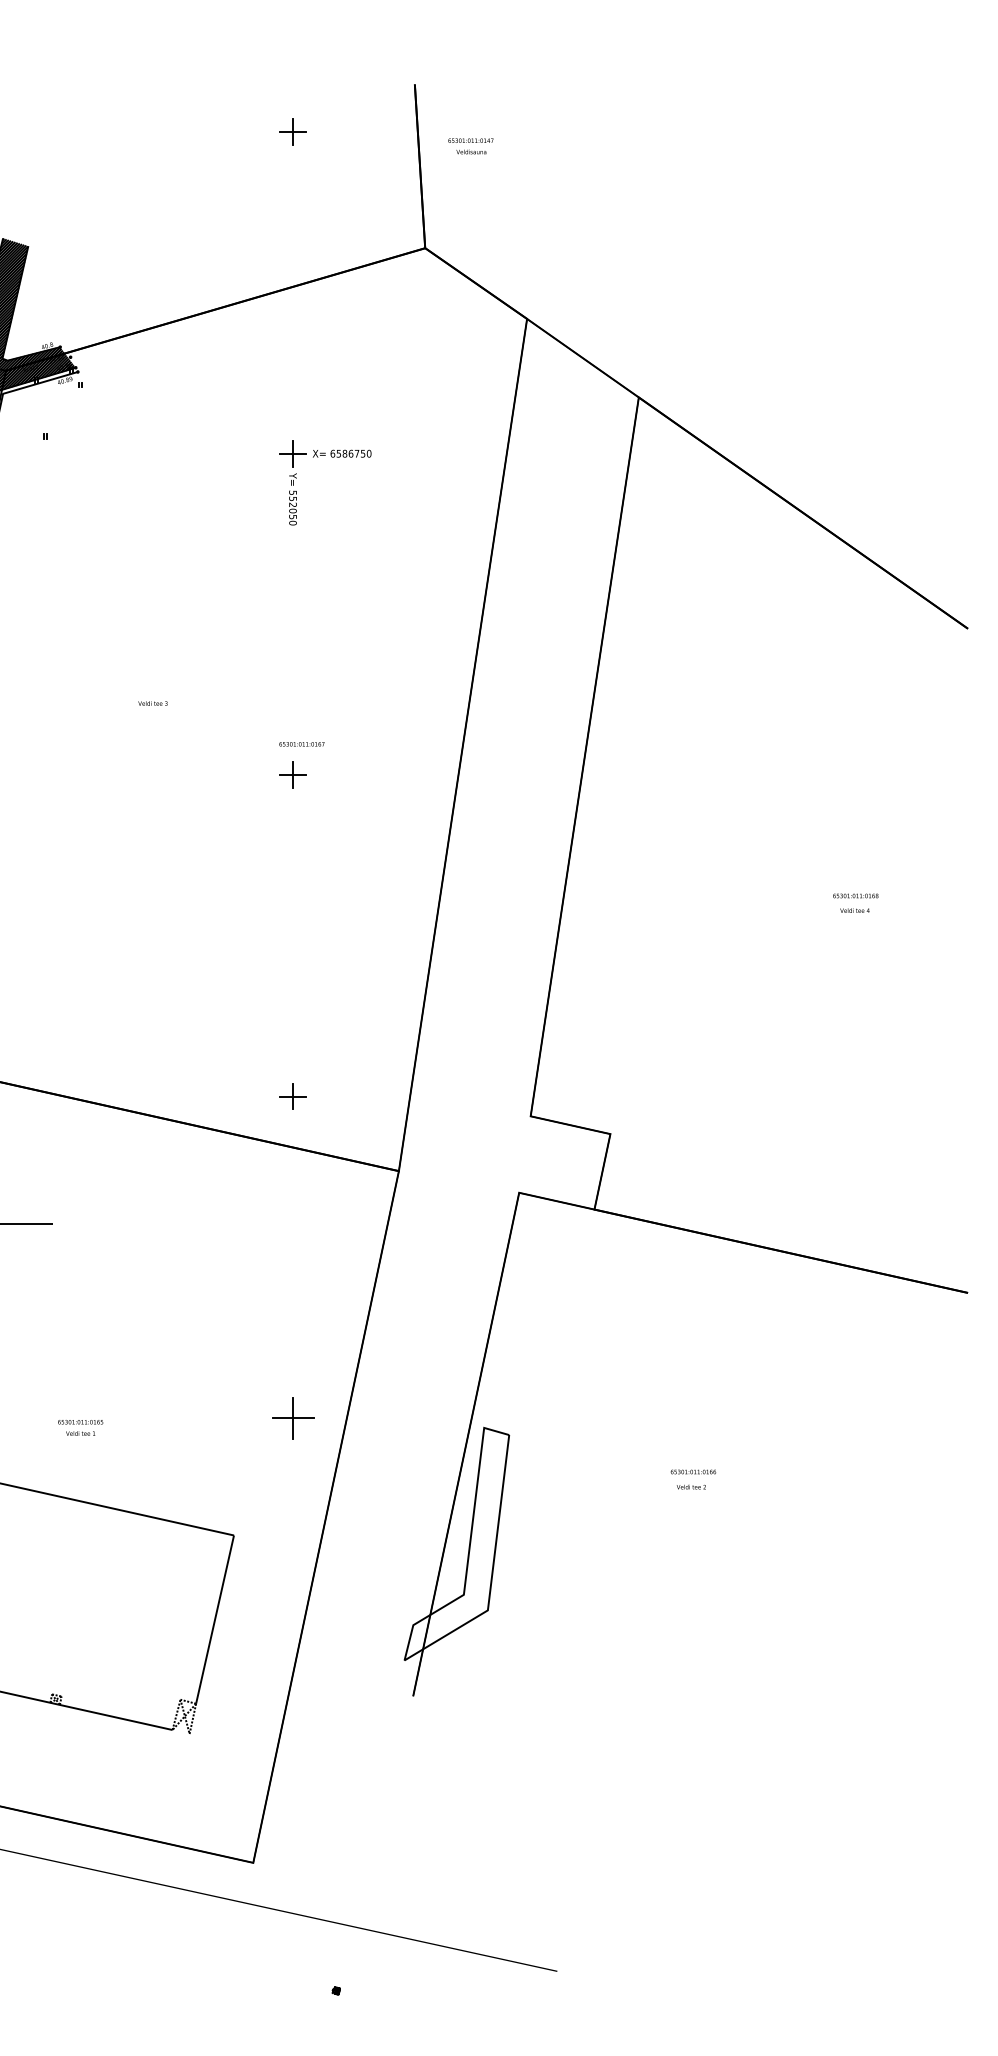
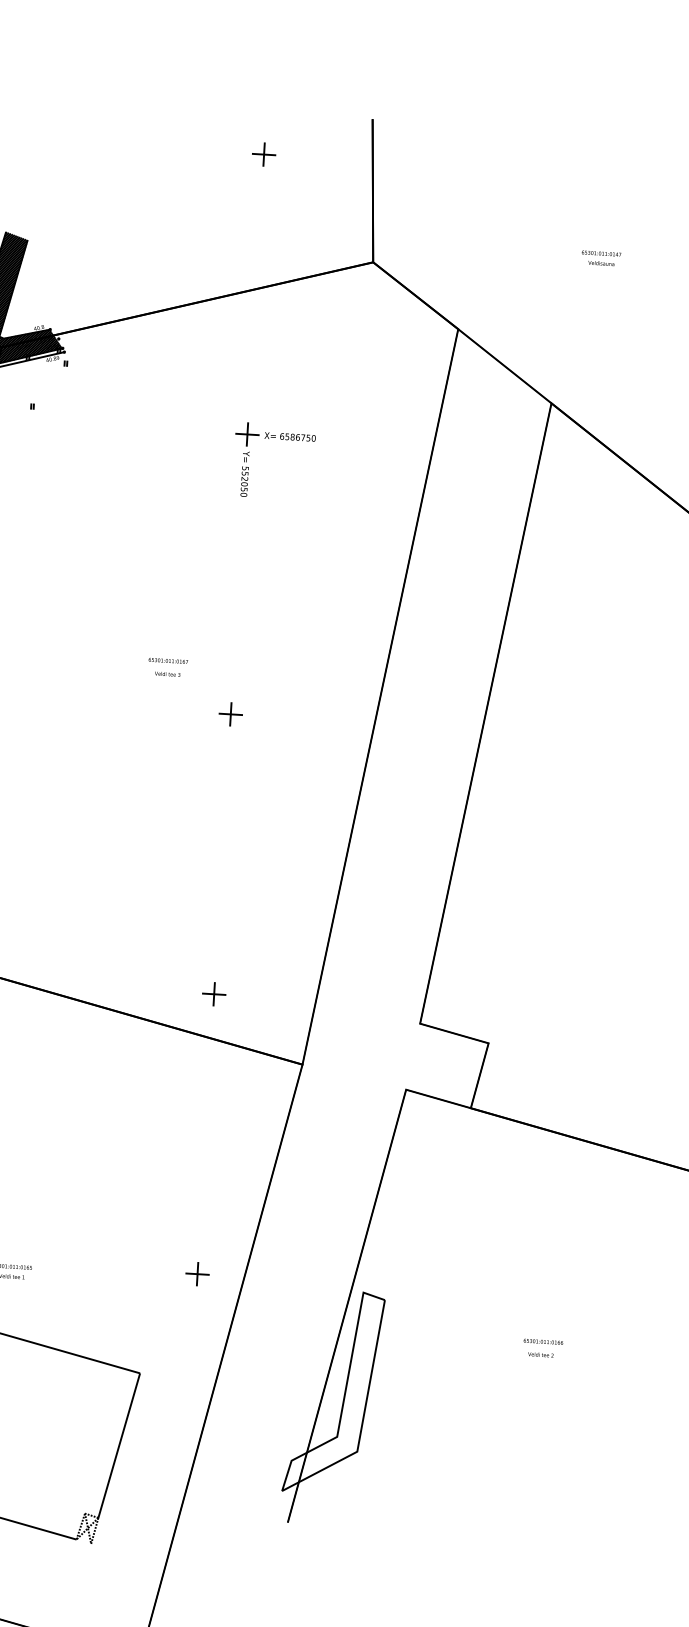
text: (470, 146) -> (600, 258), moved
text: (152, 703) -> (167, 674), moved
text: (301, 744) -> (167, 661), moved
part: (292, 1417) -> (197, 1273), size x0.62

